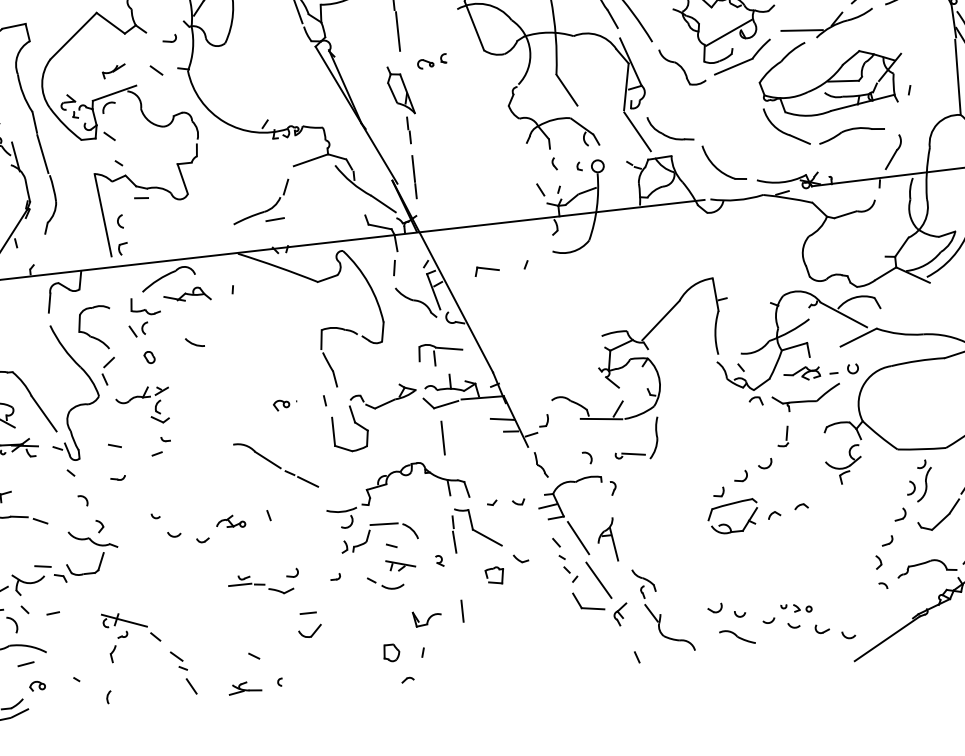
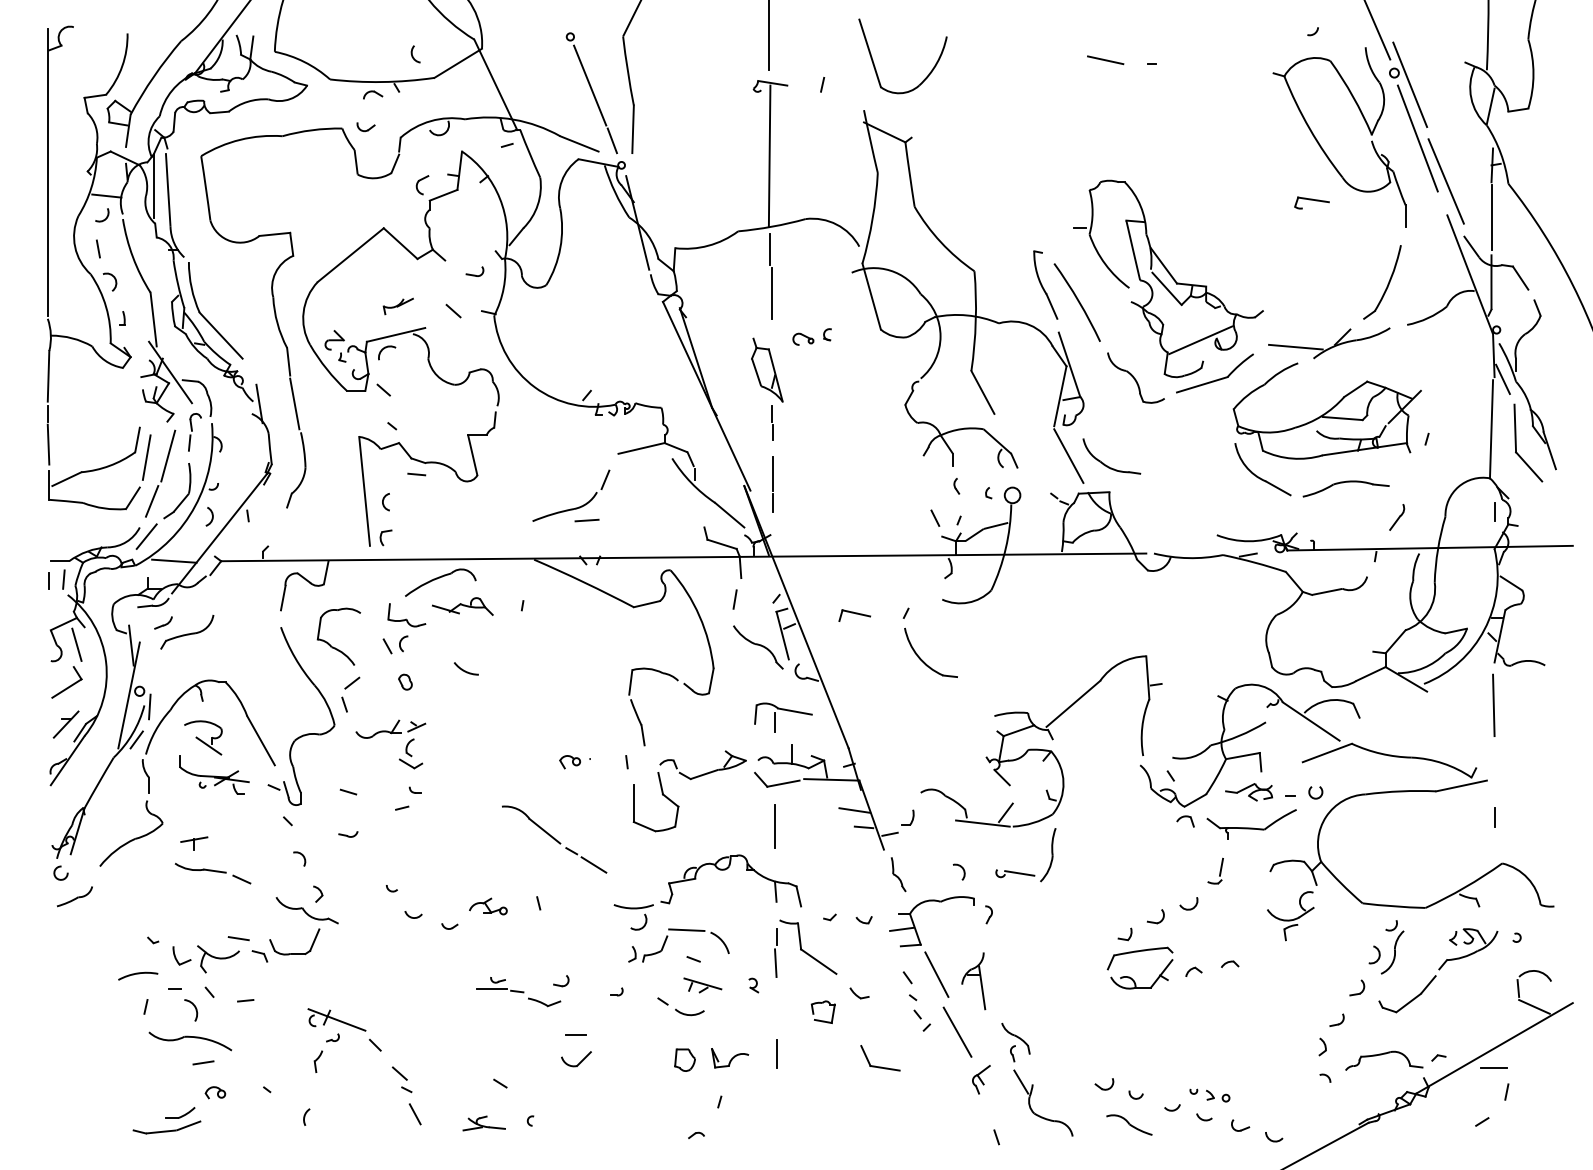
part: (892, 152) -> (1396, 517), size x0.6
part: (718, 168) -> (922, 659), moved
part: (589, 607) -> (880, 1066), moved
part: (391, 652) -> (684, 1059), moved

